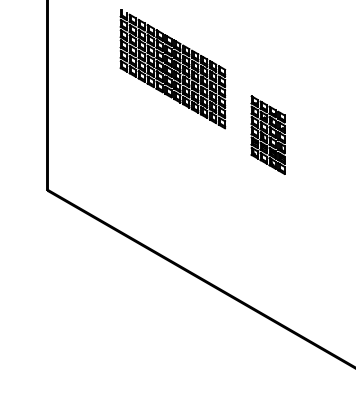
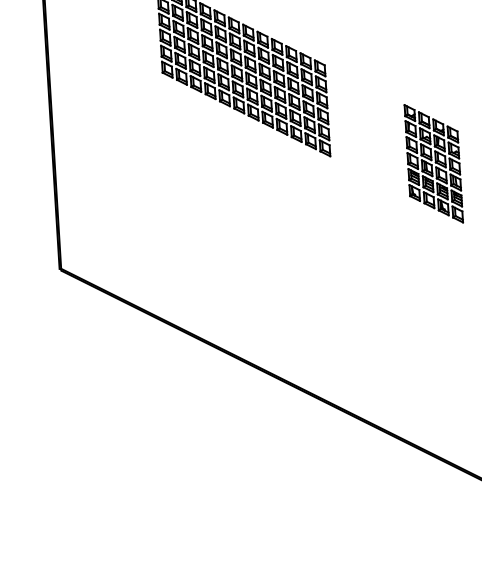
part: (267, 134) -> (432, 162), moved

